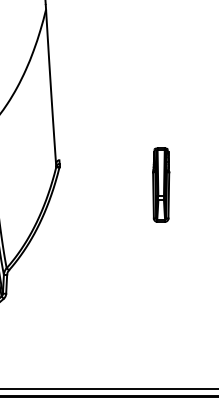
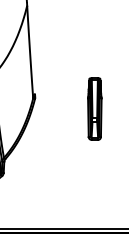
part: (160, 184) -> (94, 108), size x1.43

